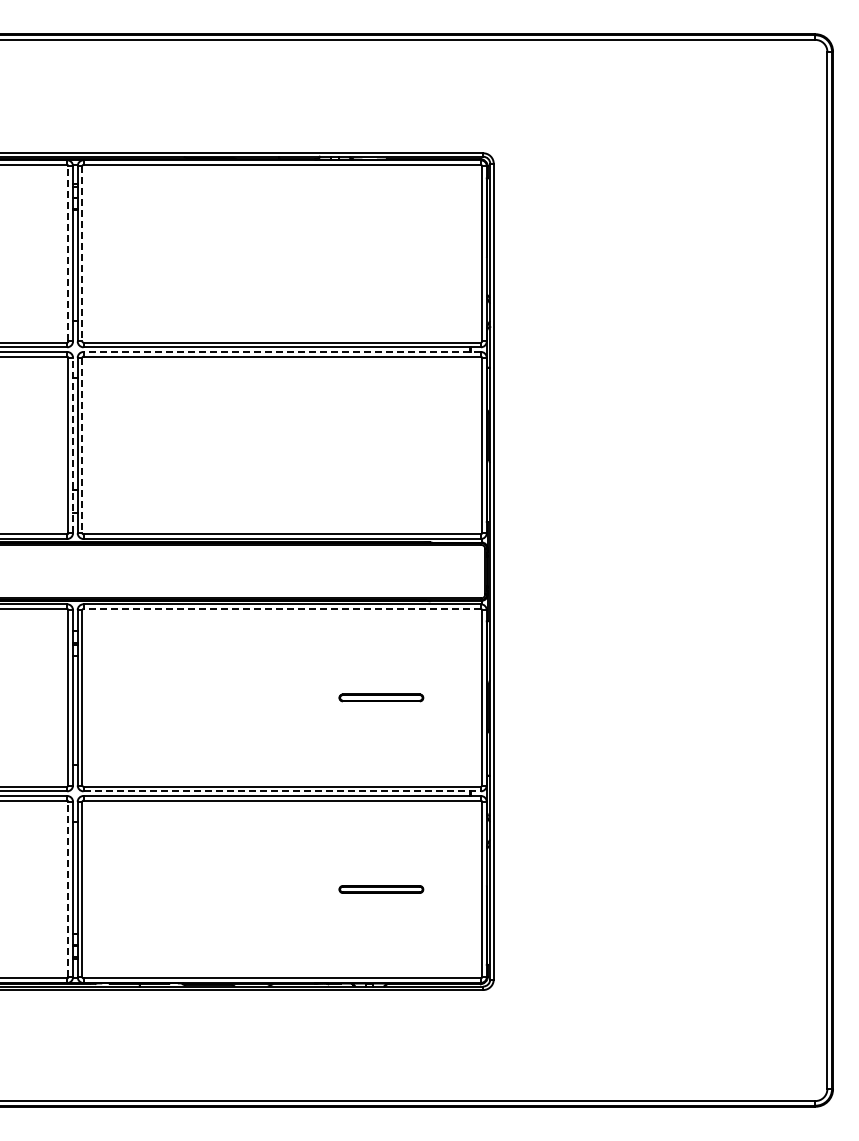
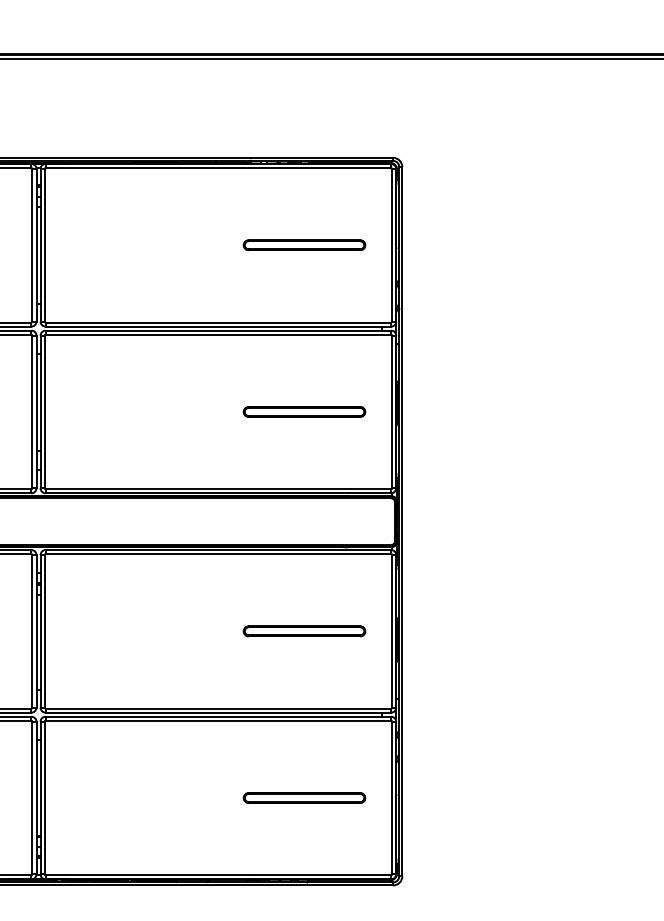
line: (68, 253) -> (32, 245), dashed -> solid
line: (82, 253) -> (44, 245), dashed -> solid
part: (381, 253) -> (304, 245), added
line: (282, 351) -> (218, 330), dashed -> solid
line: (73, 445) -> (36, 411), dashed -> solid
line: (82, 445) -> (44, 411), dashed -> solid
part: (381, 445) -> (304, 411), added
line: (282, 608) -> (218, 553), dashed -> solid
part: (381, 697) -> (304, 631), size x1.67
line: (282, 791) -> (218, 712), dashed -> solid
line: (68, 889) -> (32, 798), dashed -> solid
part: (381, 889) -> (304, 798), size x1.67

